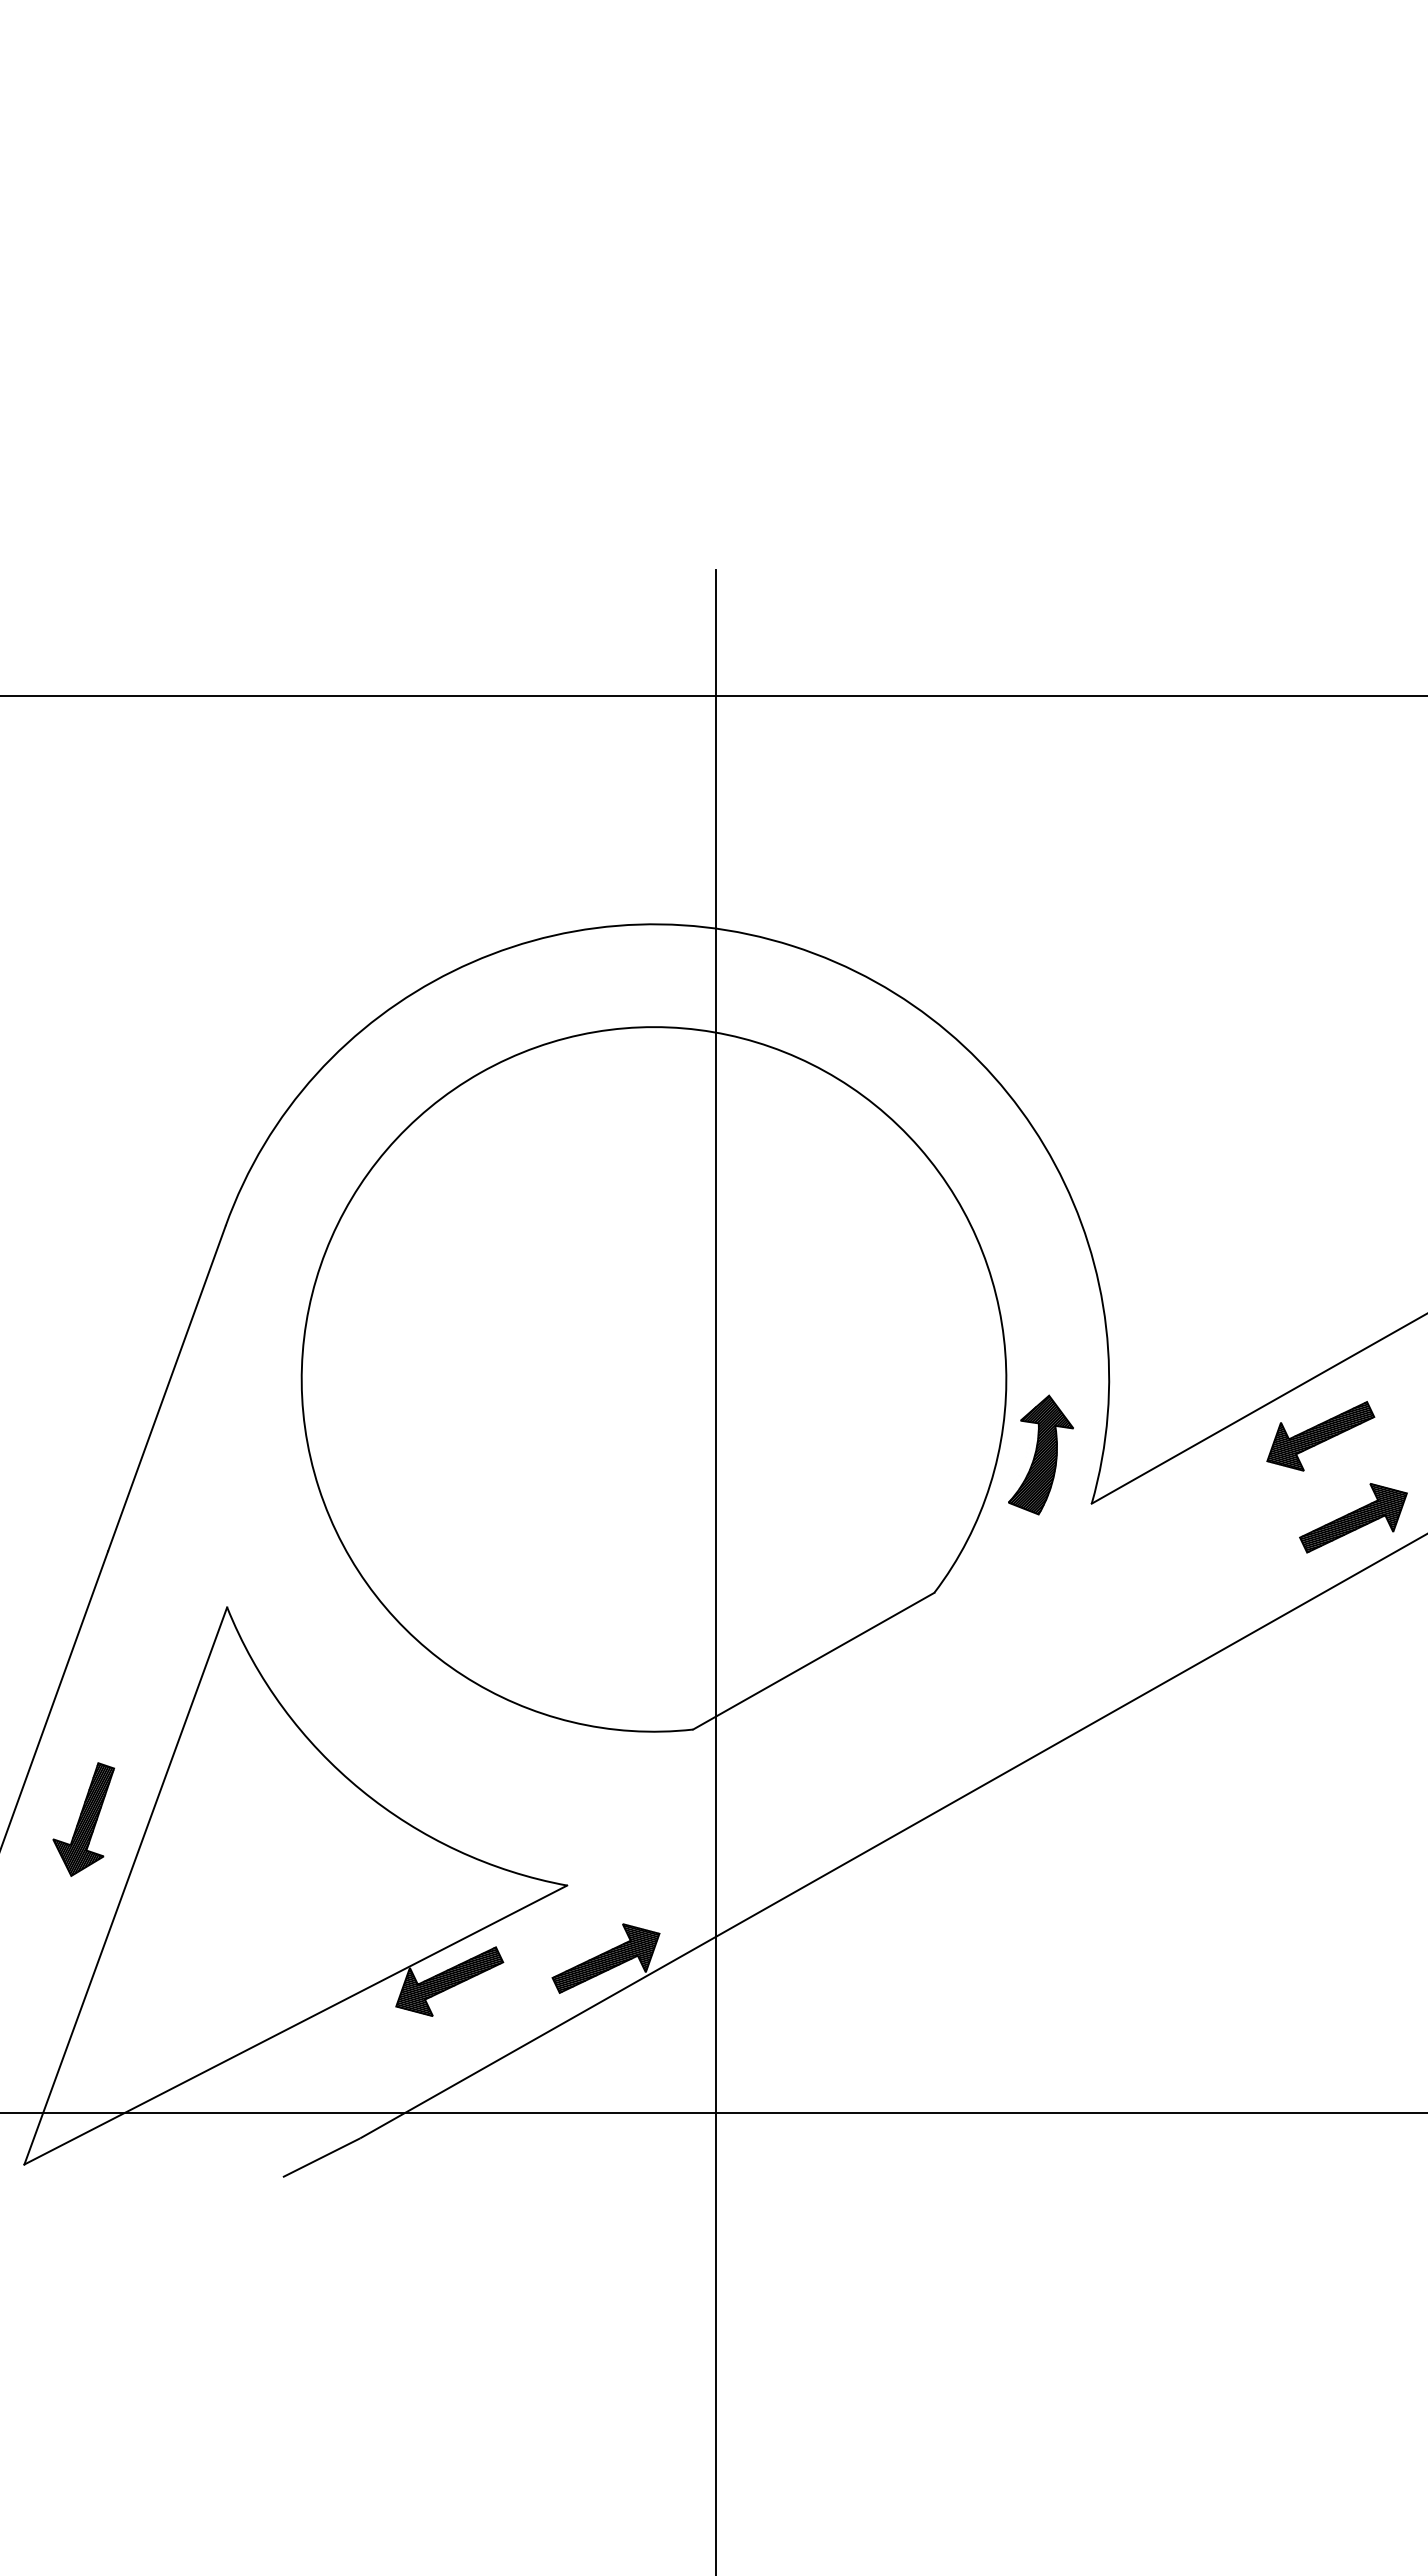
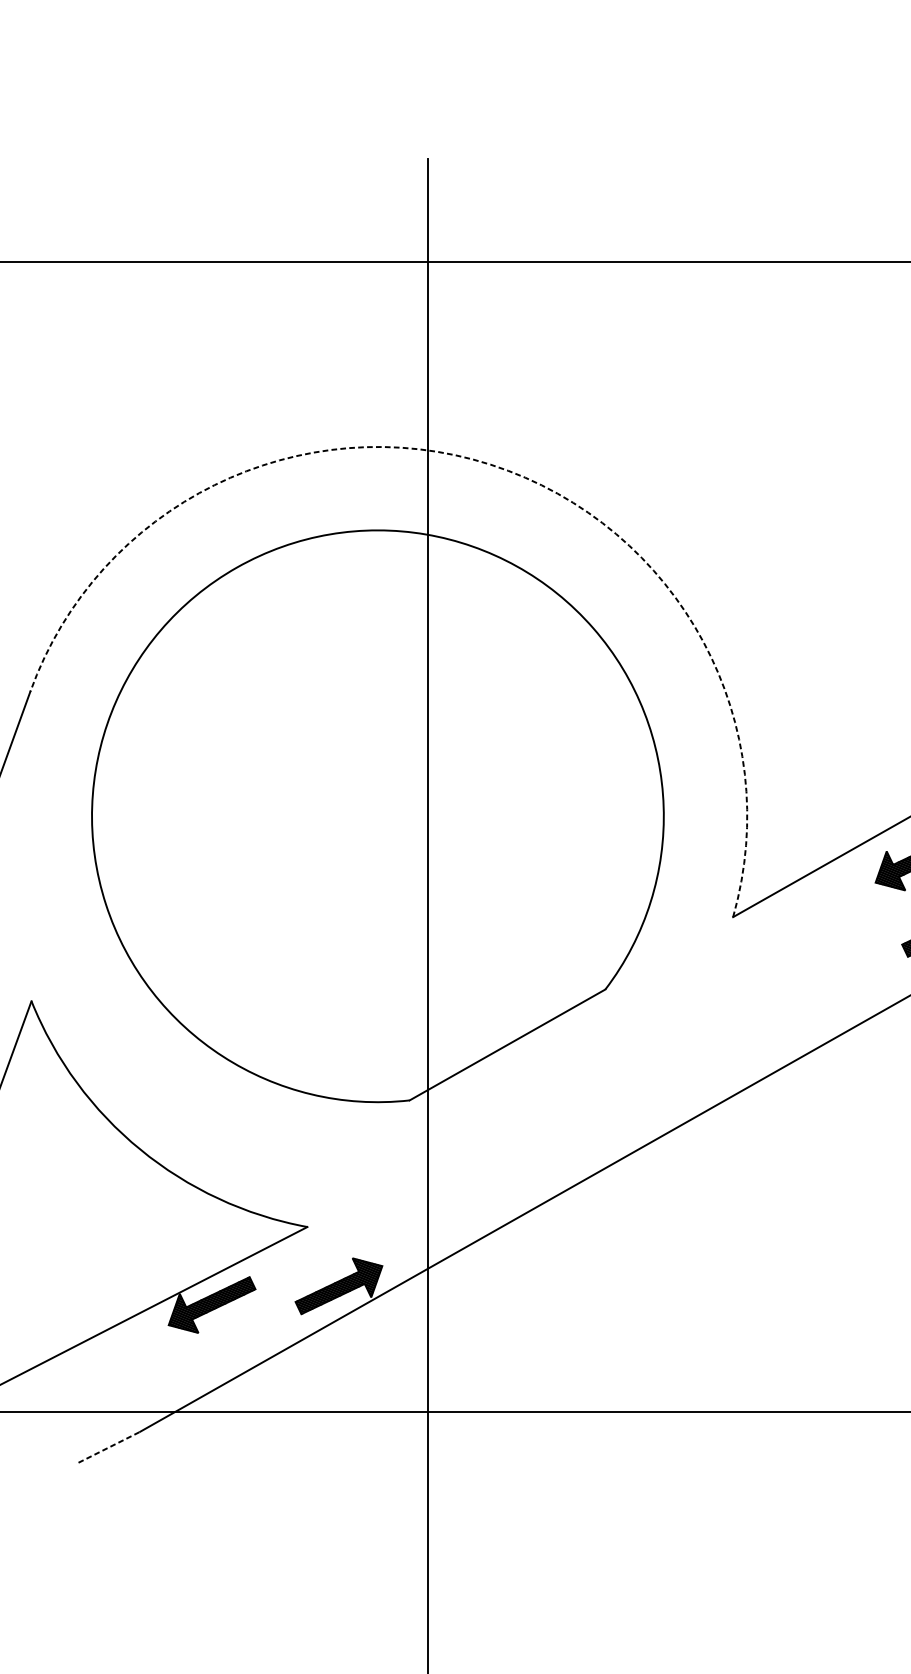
arc: (792, 946) -> (490, 464), solid -> dashed
part: (1040, 1454) -> (691, 877), removed
line: (321, 2157) -> (108, 1447), solid -> dashed

